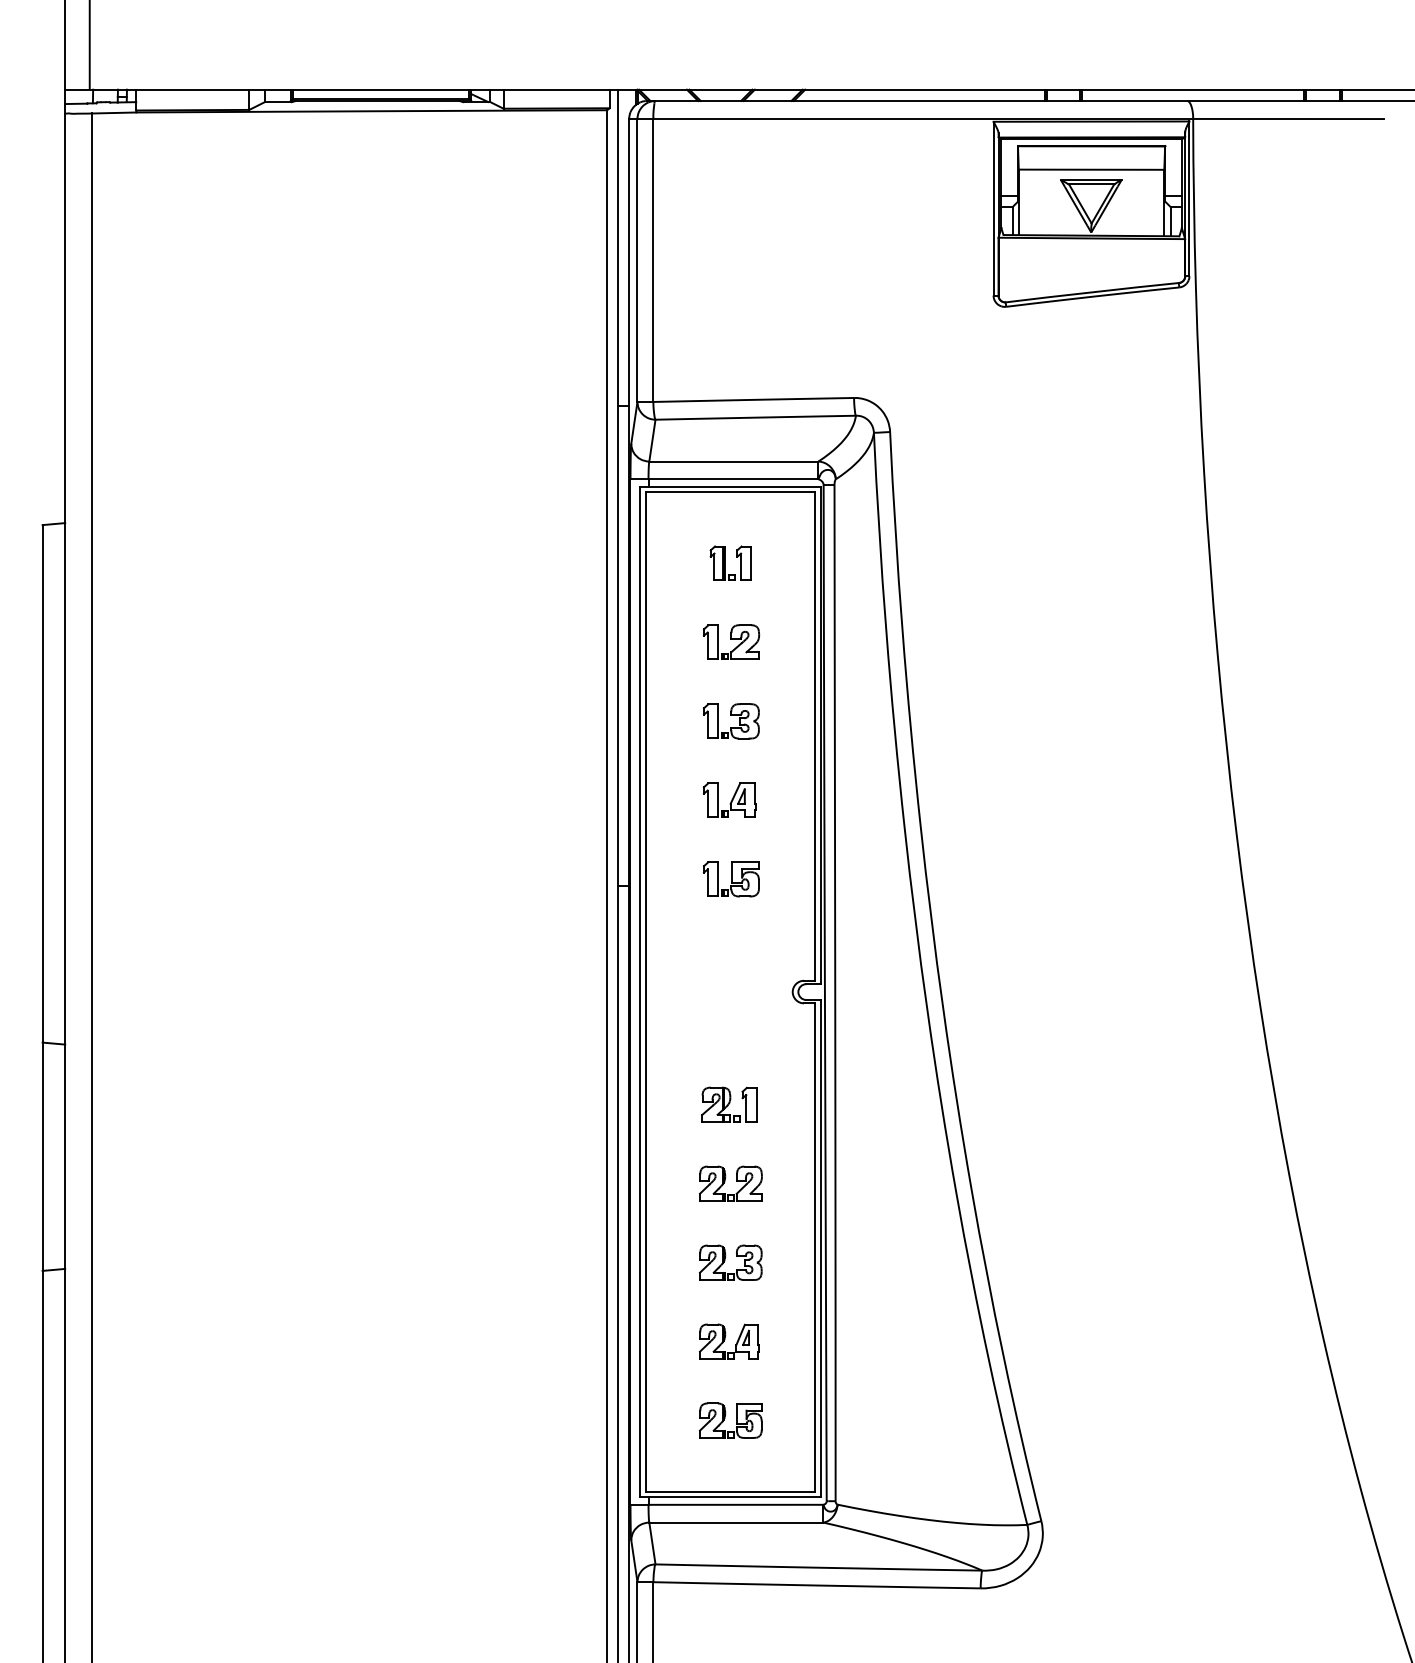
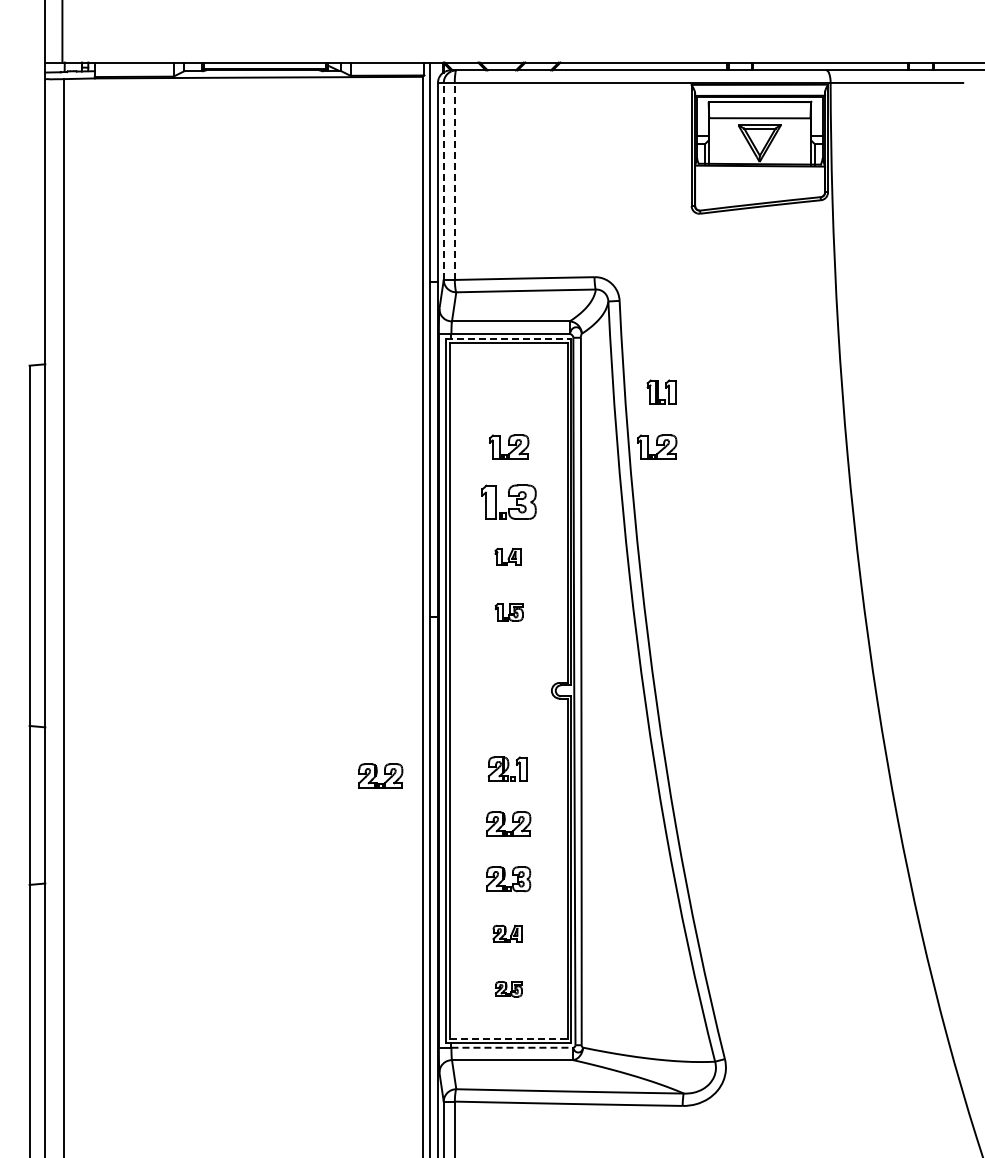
line: (637, 259) -> (443, 180), solid -> dashed
line: (652, 259) -> (454, 180), solid -> dashed
line: (730, 486) -> (508, 338), solid -> dashed
part: (730, 562) -> (661, 391), moved
part: (944, 641) -> (657, 446), added
part: (731, 721) -> (509, 502), size x1.4
part: (730, 799) -> (508, 556), size x0.7
part: (731, 879) -> (509, 612), size x0.7
part: (546, 1113) -> (380, 775), added
part: (729, 1340) -> (507, 933), size x0.7
part: (730, 1421) -> (508, 989), size x0.6
line: (730, 1491) -> (508, 1038), solid -> dashed
line: (736, 1504) -> (512, 1047), solid -> dashed

